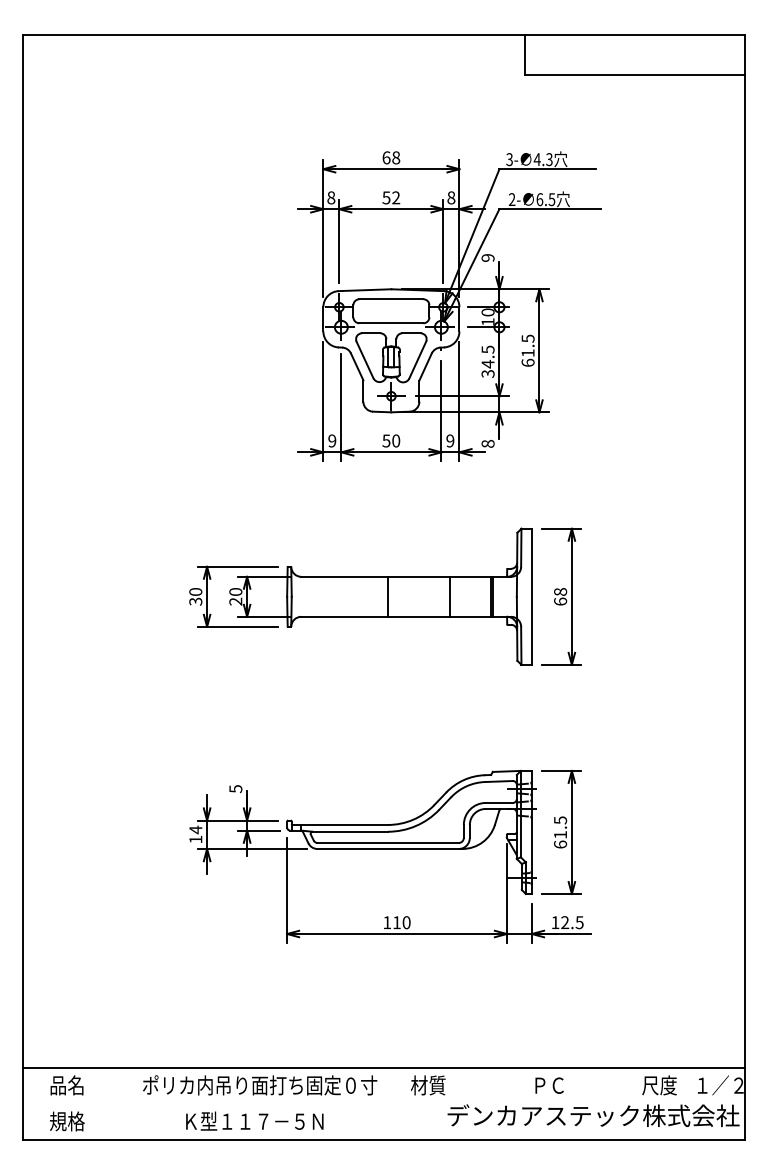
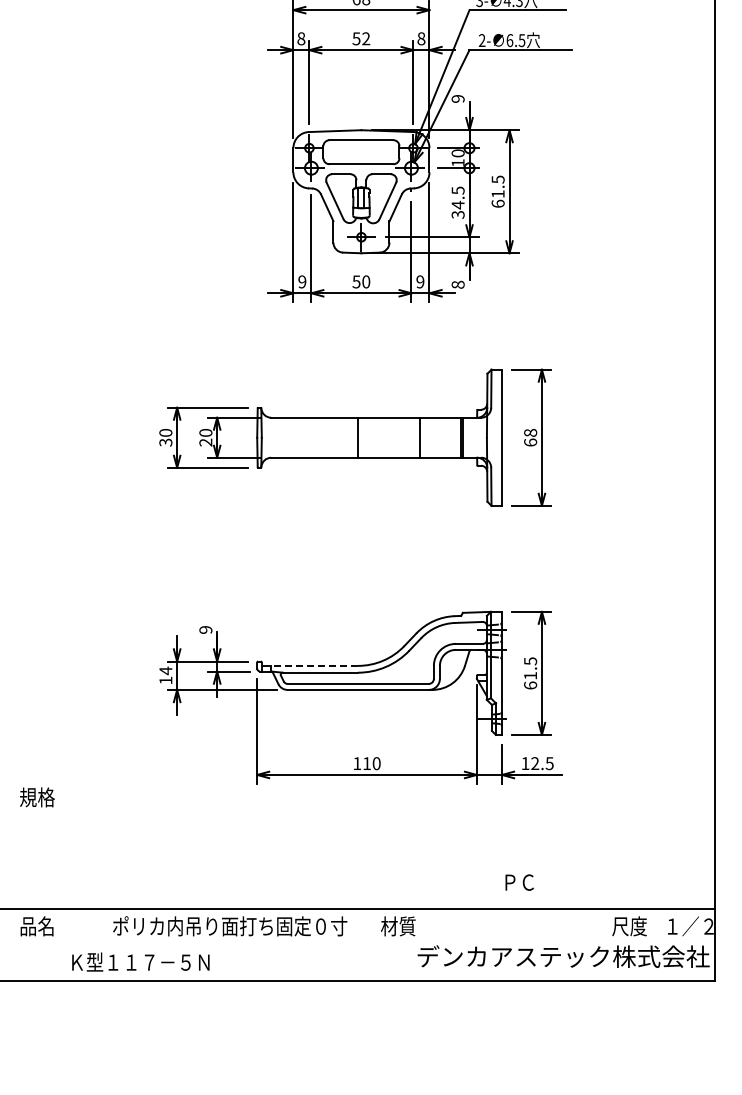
text: (235, 789) -> (205, 630), 5 -> 9
line: (340, 824) -> (310, 665), solid -> dashed
text: (549, 1085) -> (519, 882), moved
text: (254, 1120) -> (140, 961), moved
text: (67, 1121) -> (37, 797), moved

